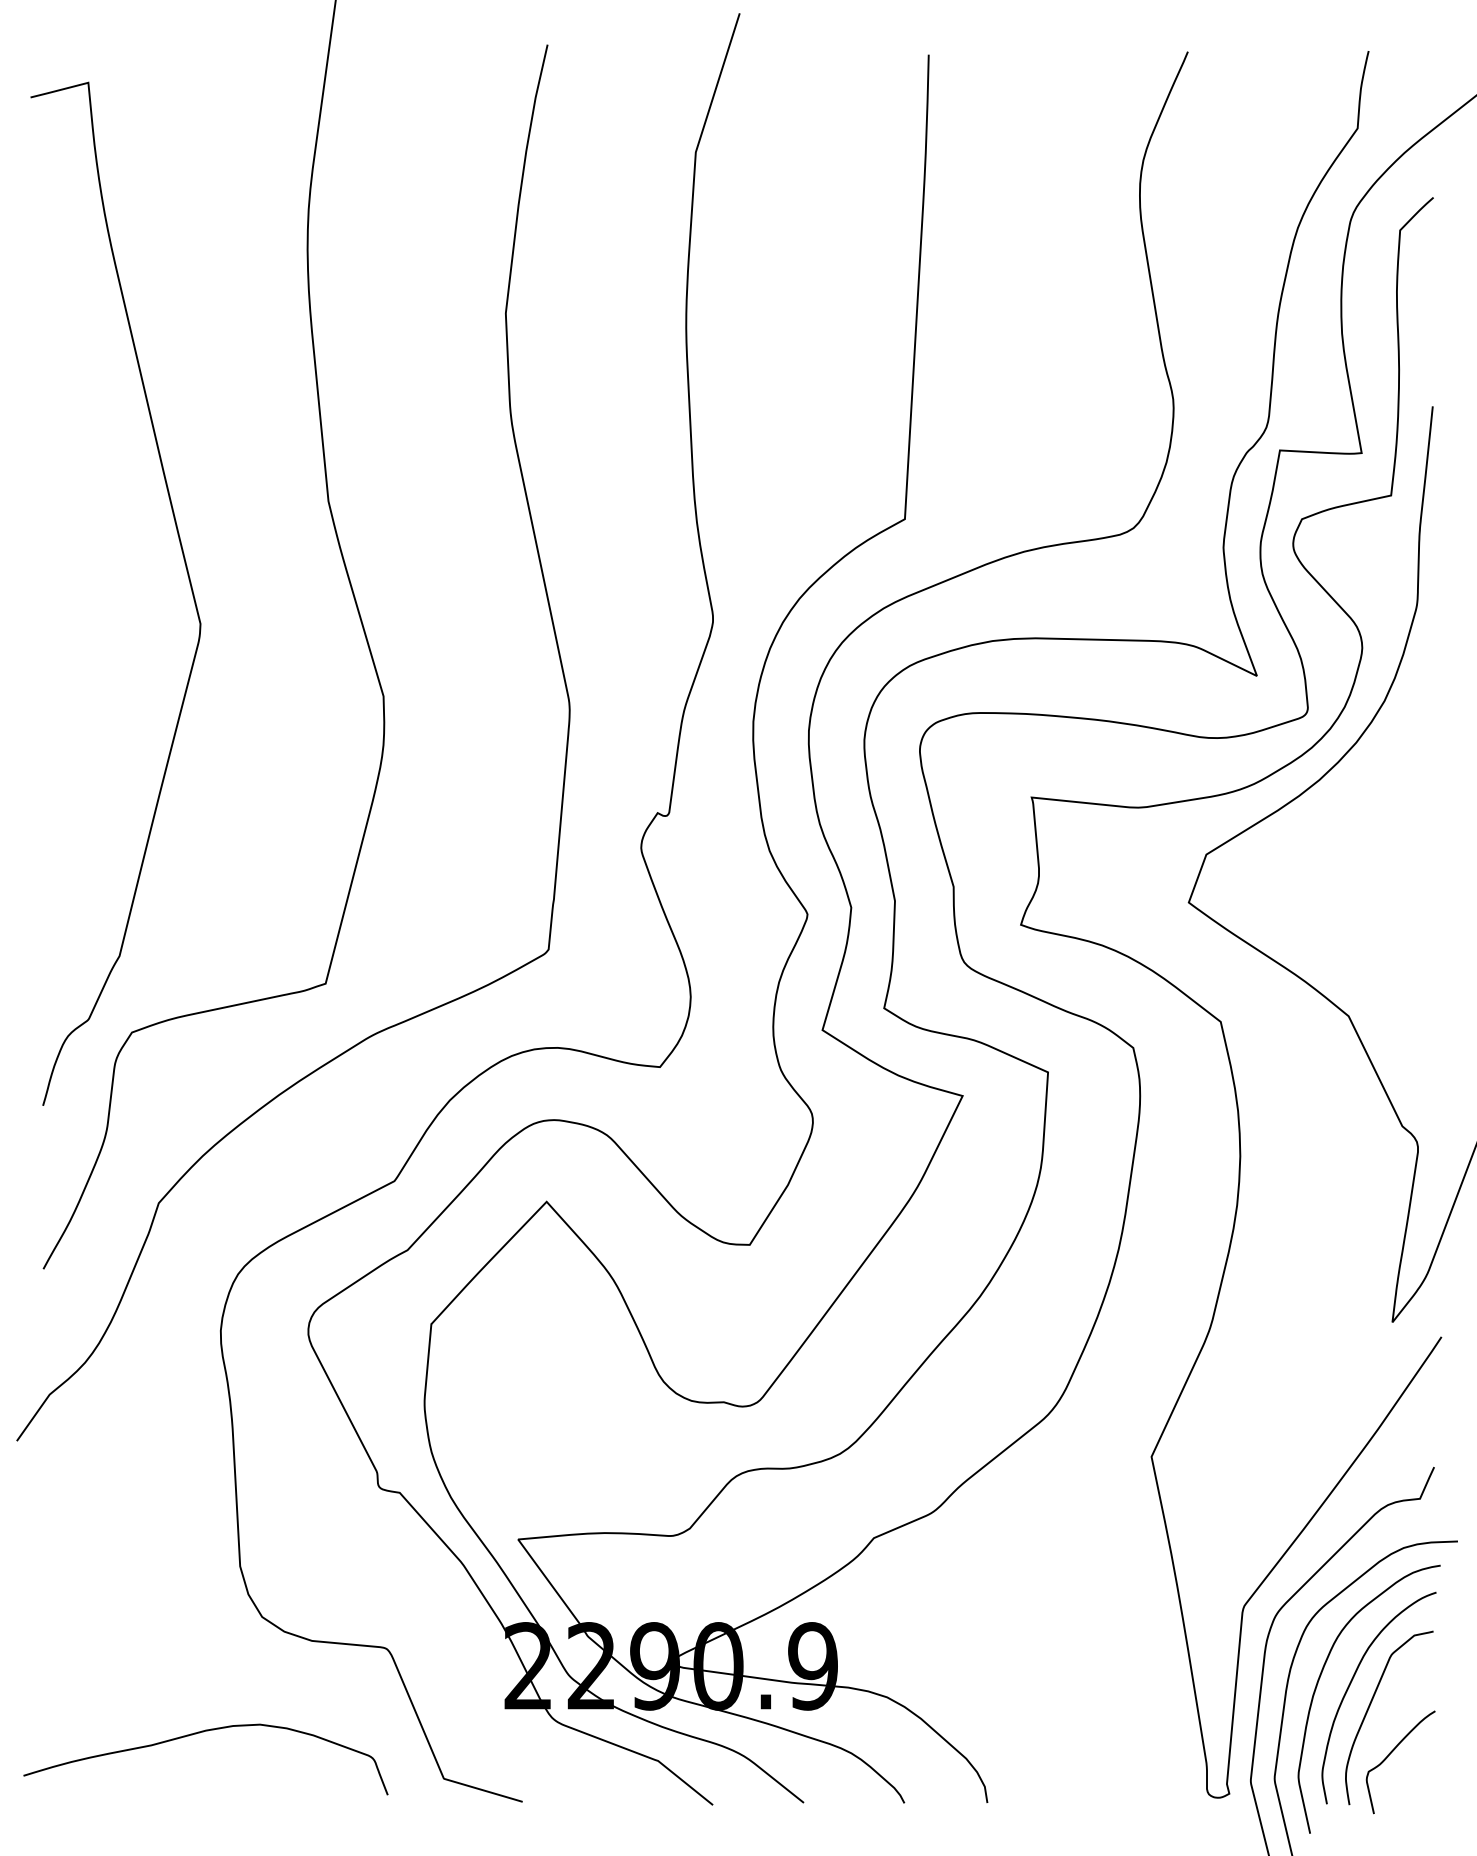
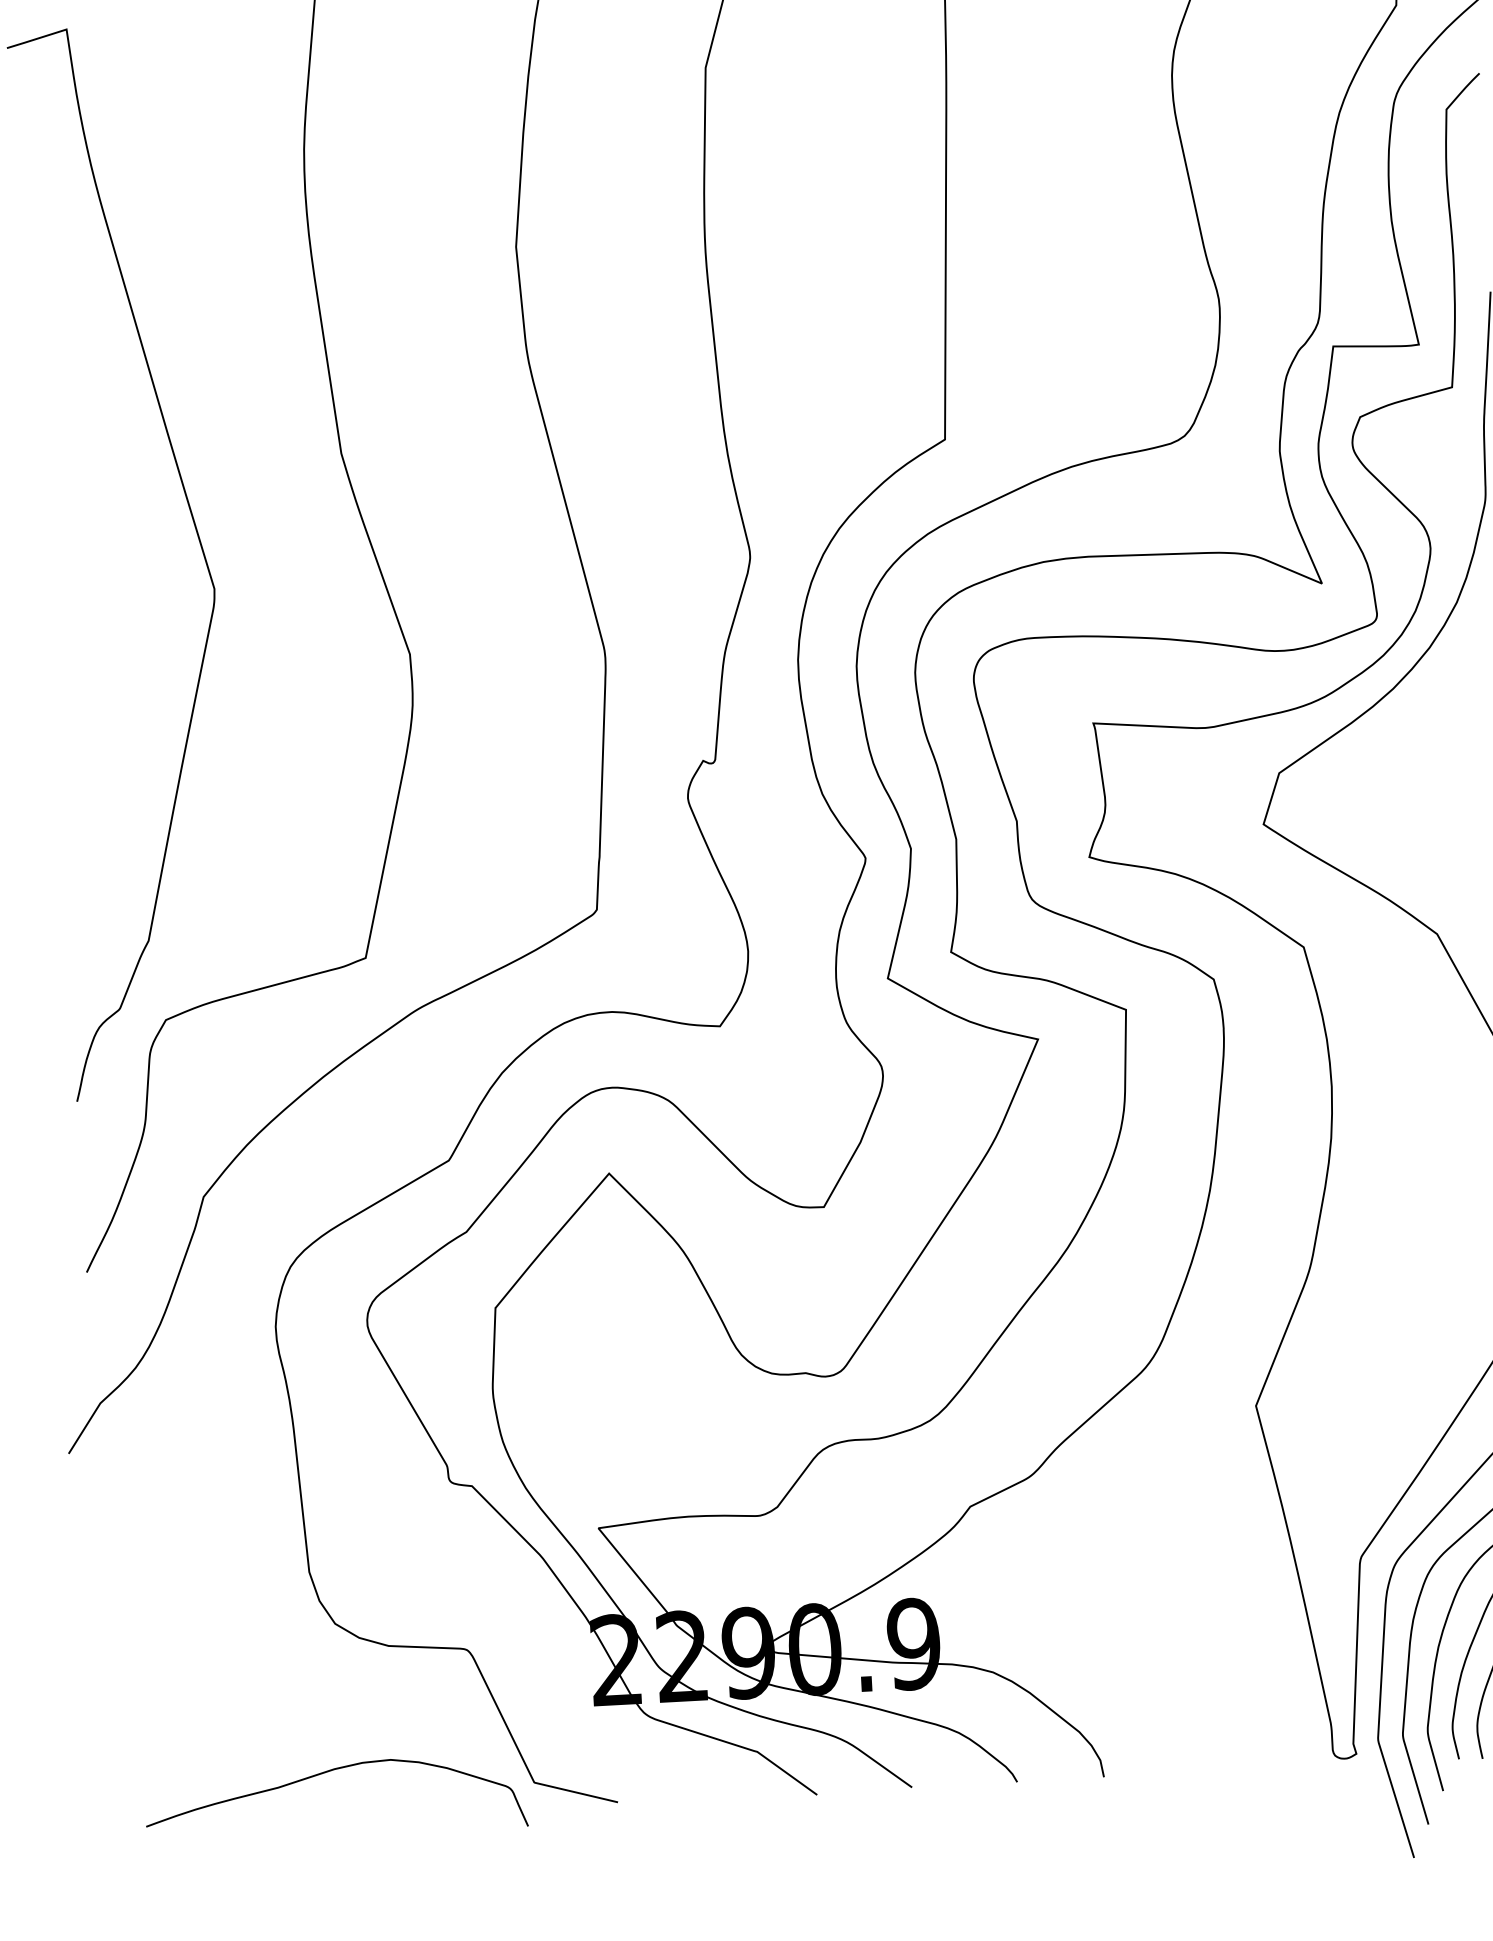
curve: (196, 1734) -> (324, 1773), moved

